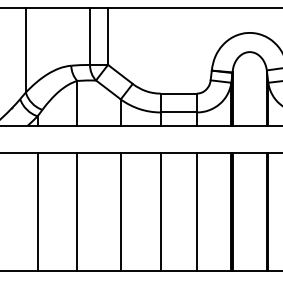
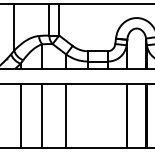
line: (159, 211) -> (87, 115), removed
line: (196, 211) -> (107, 115), removed

